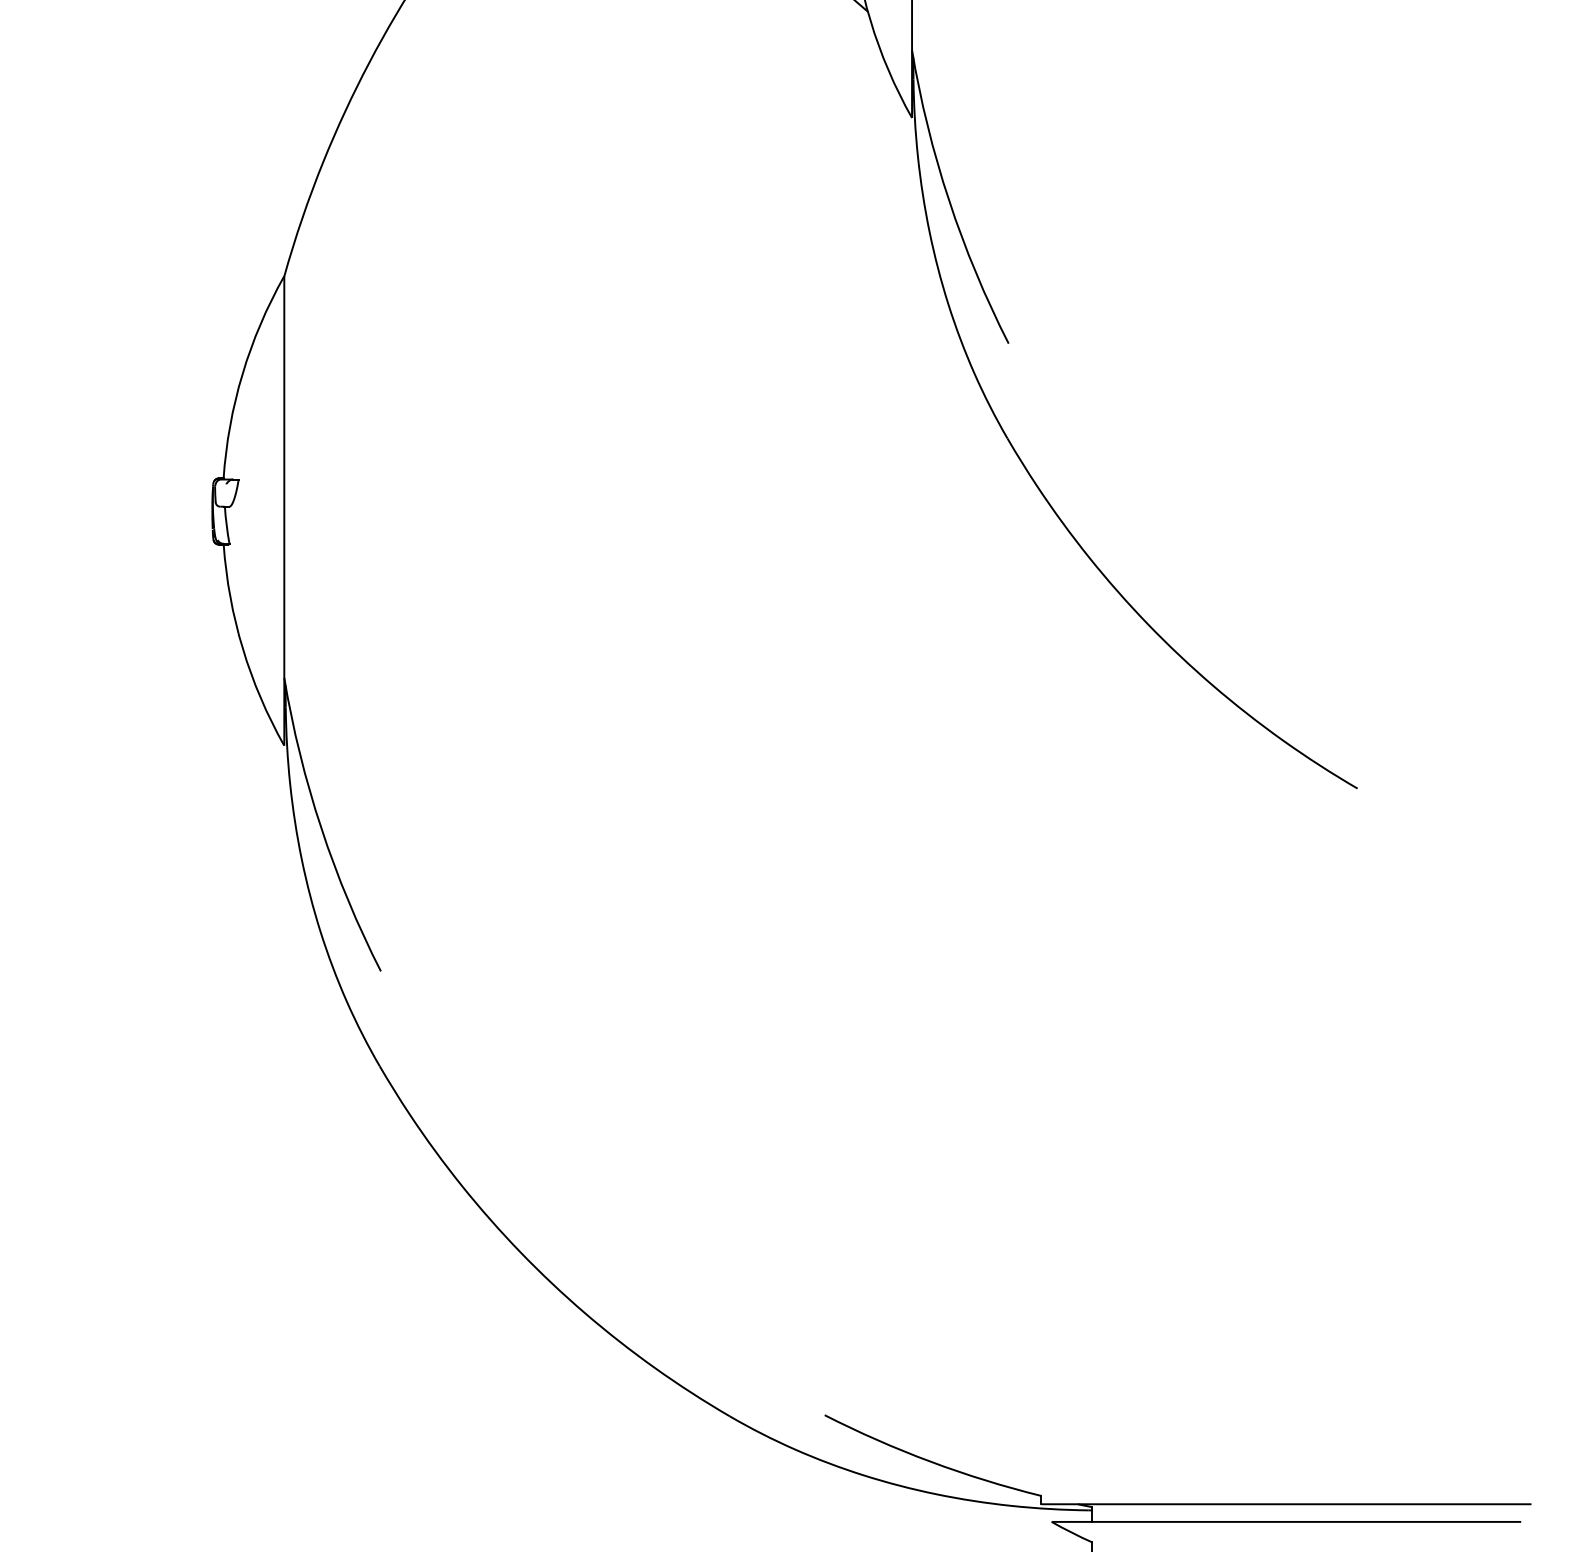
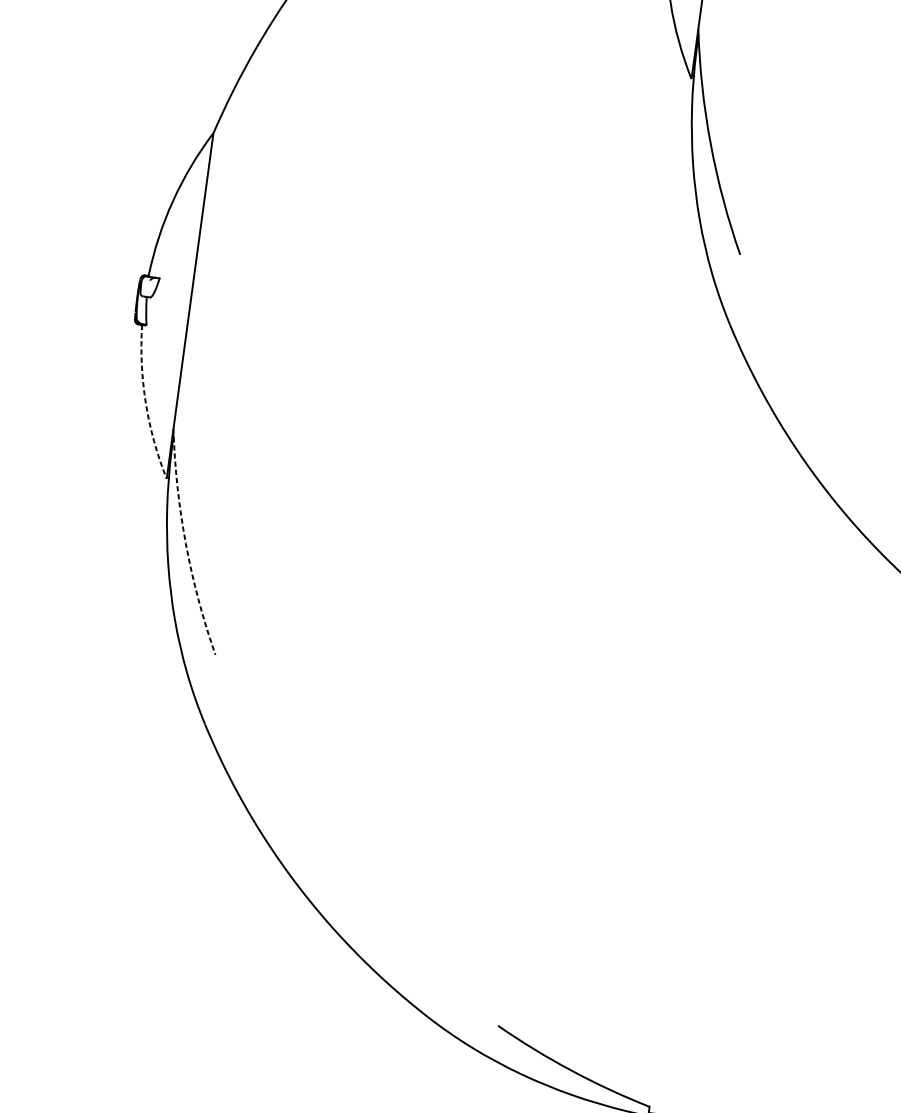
arc: (242, 648) -> (145, 403), solid -> dashed
arc: (321, 828) -> (185, 543), solid -> dashed

